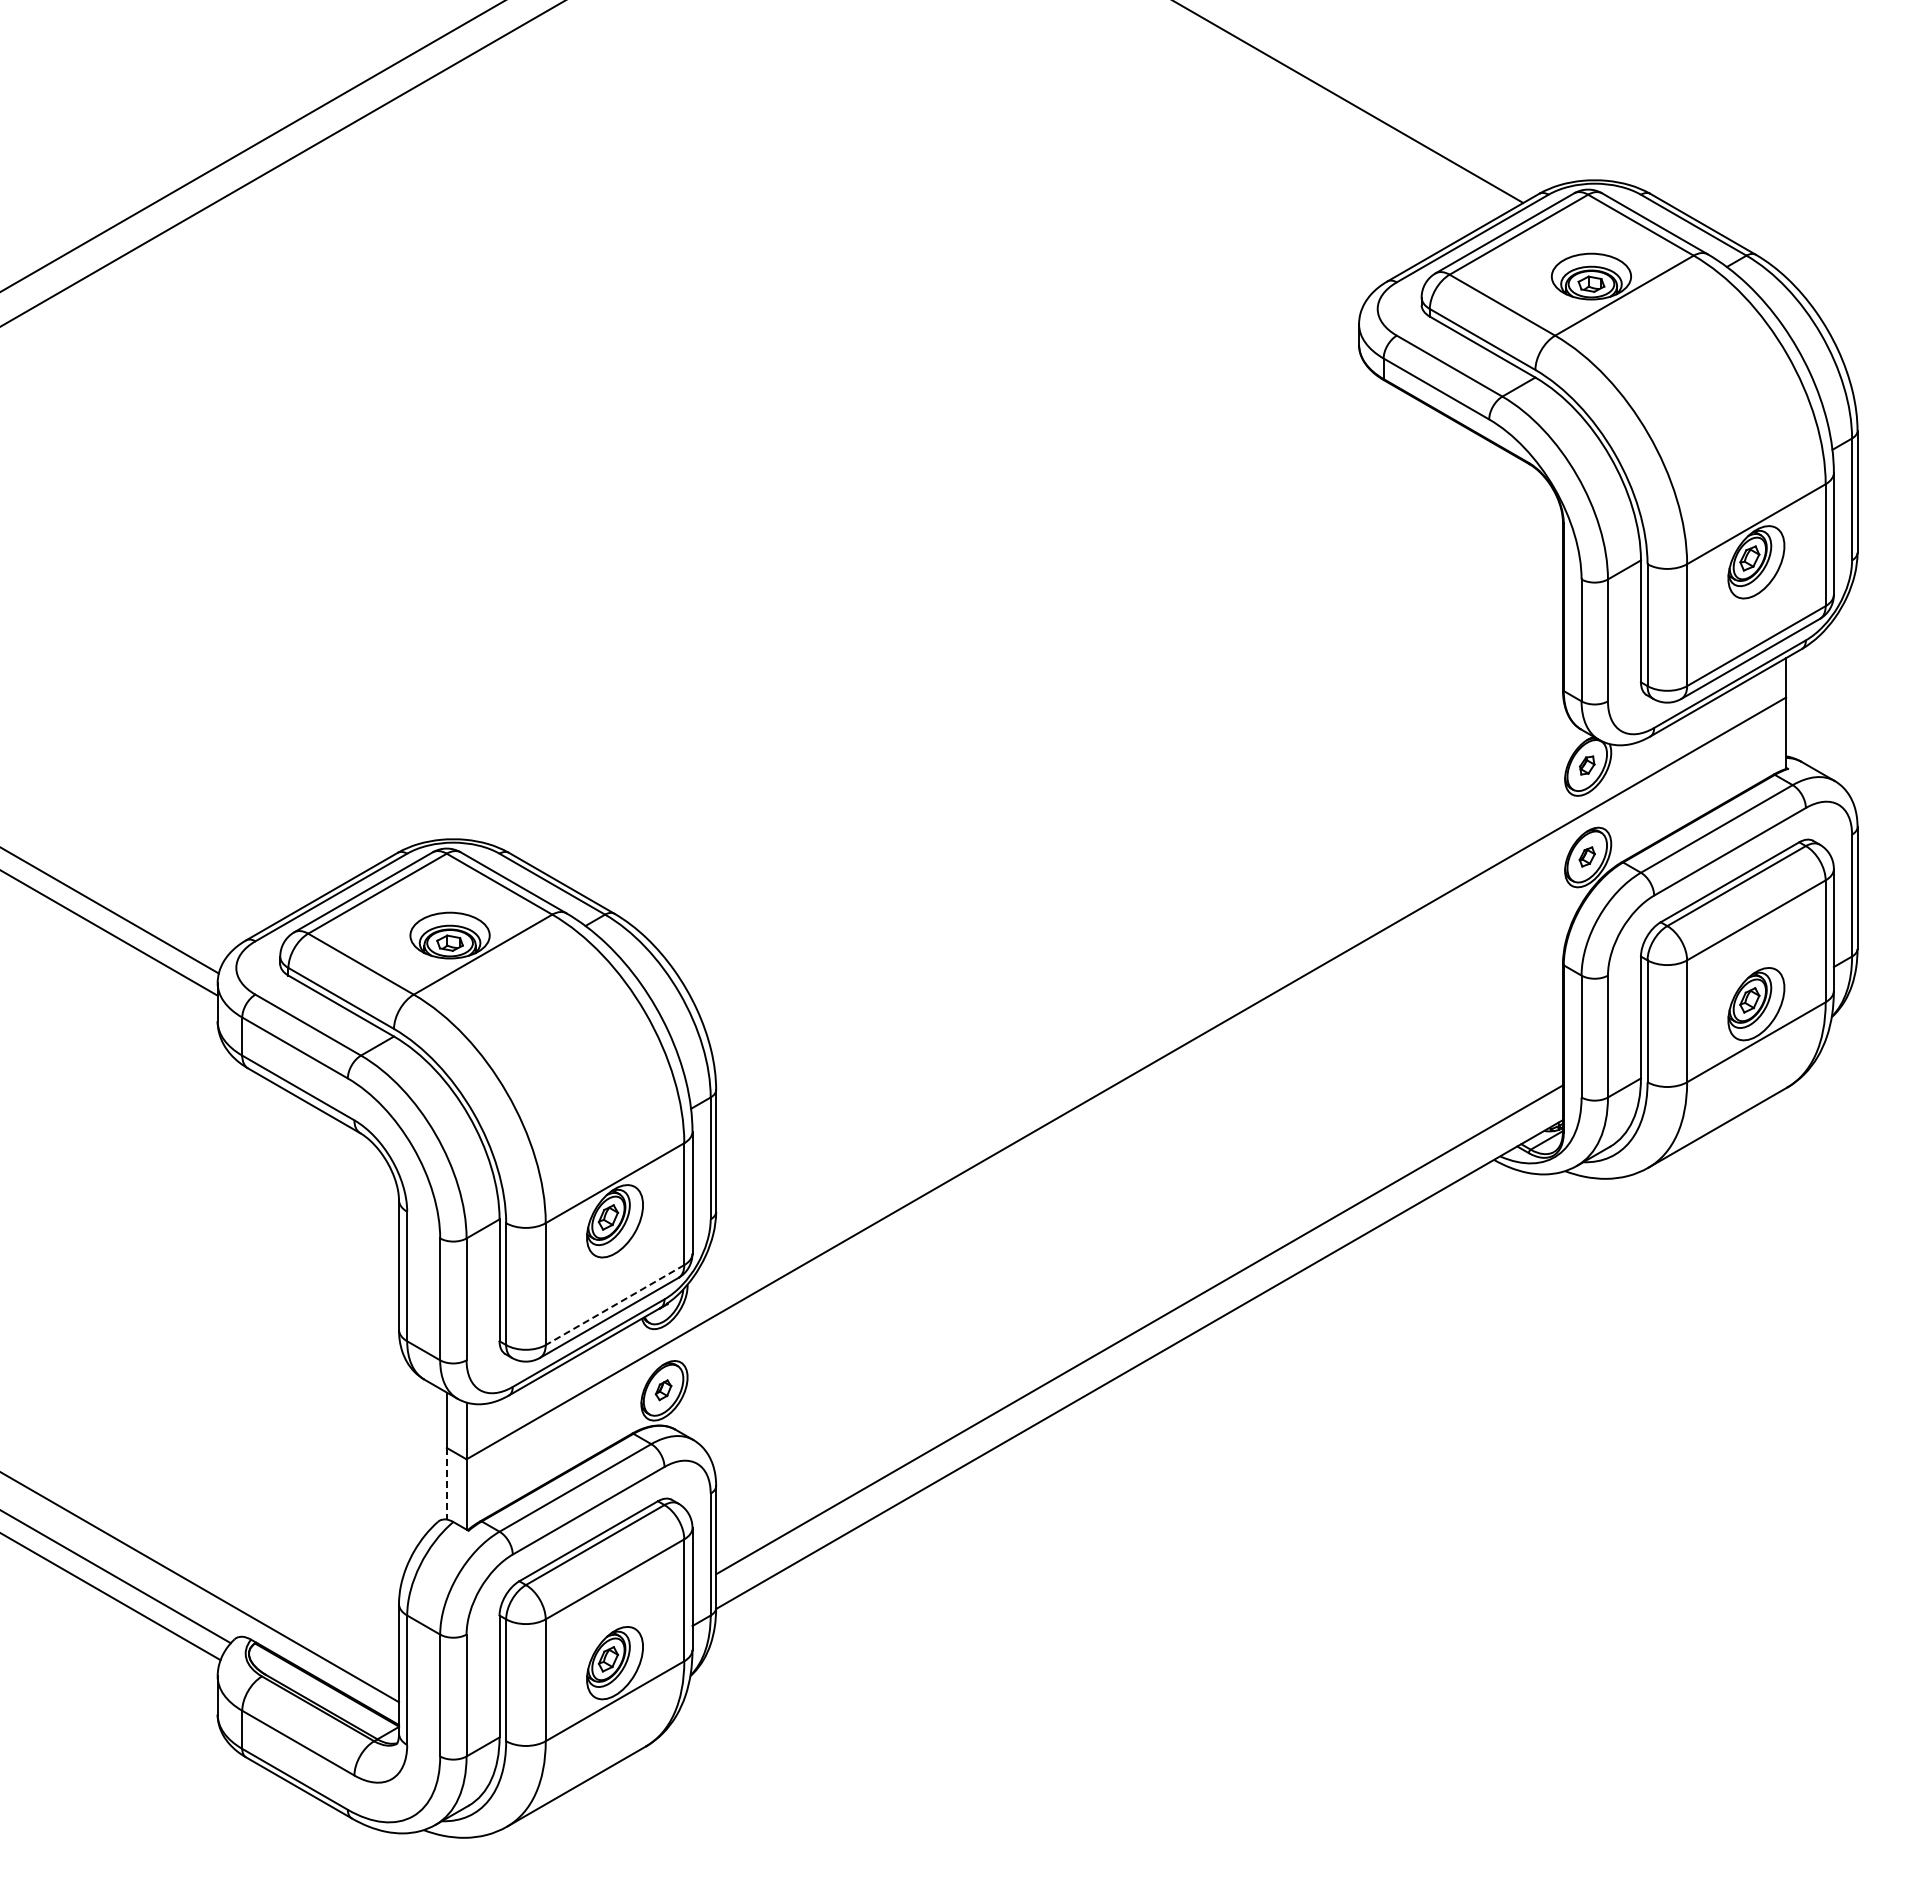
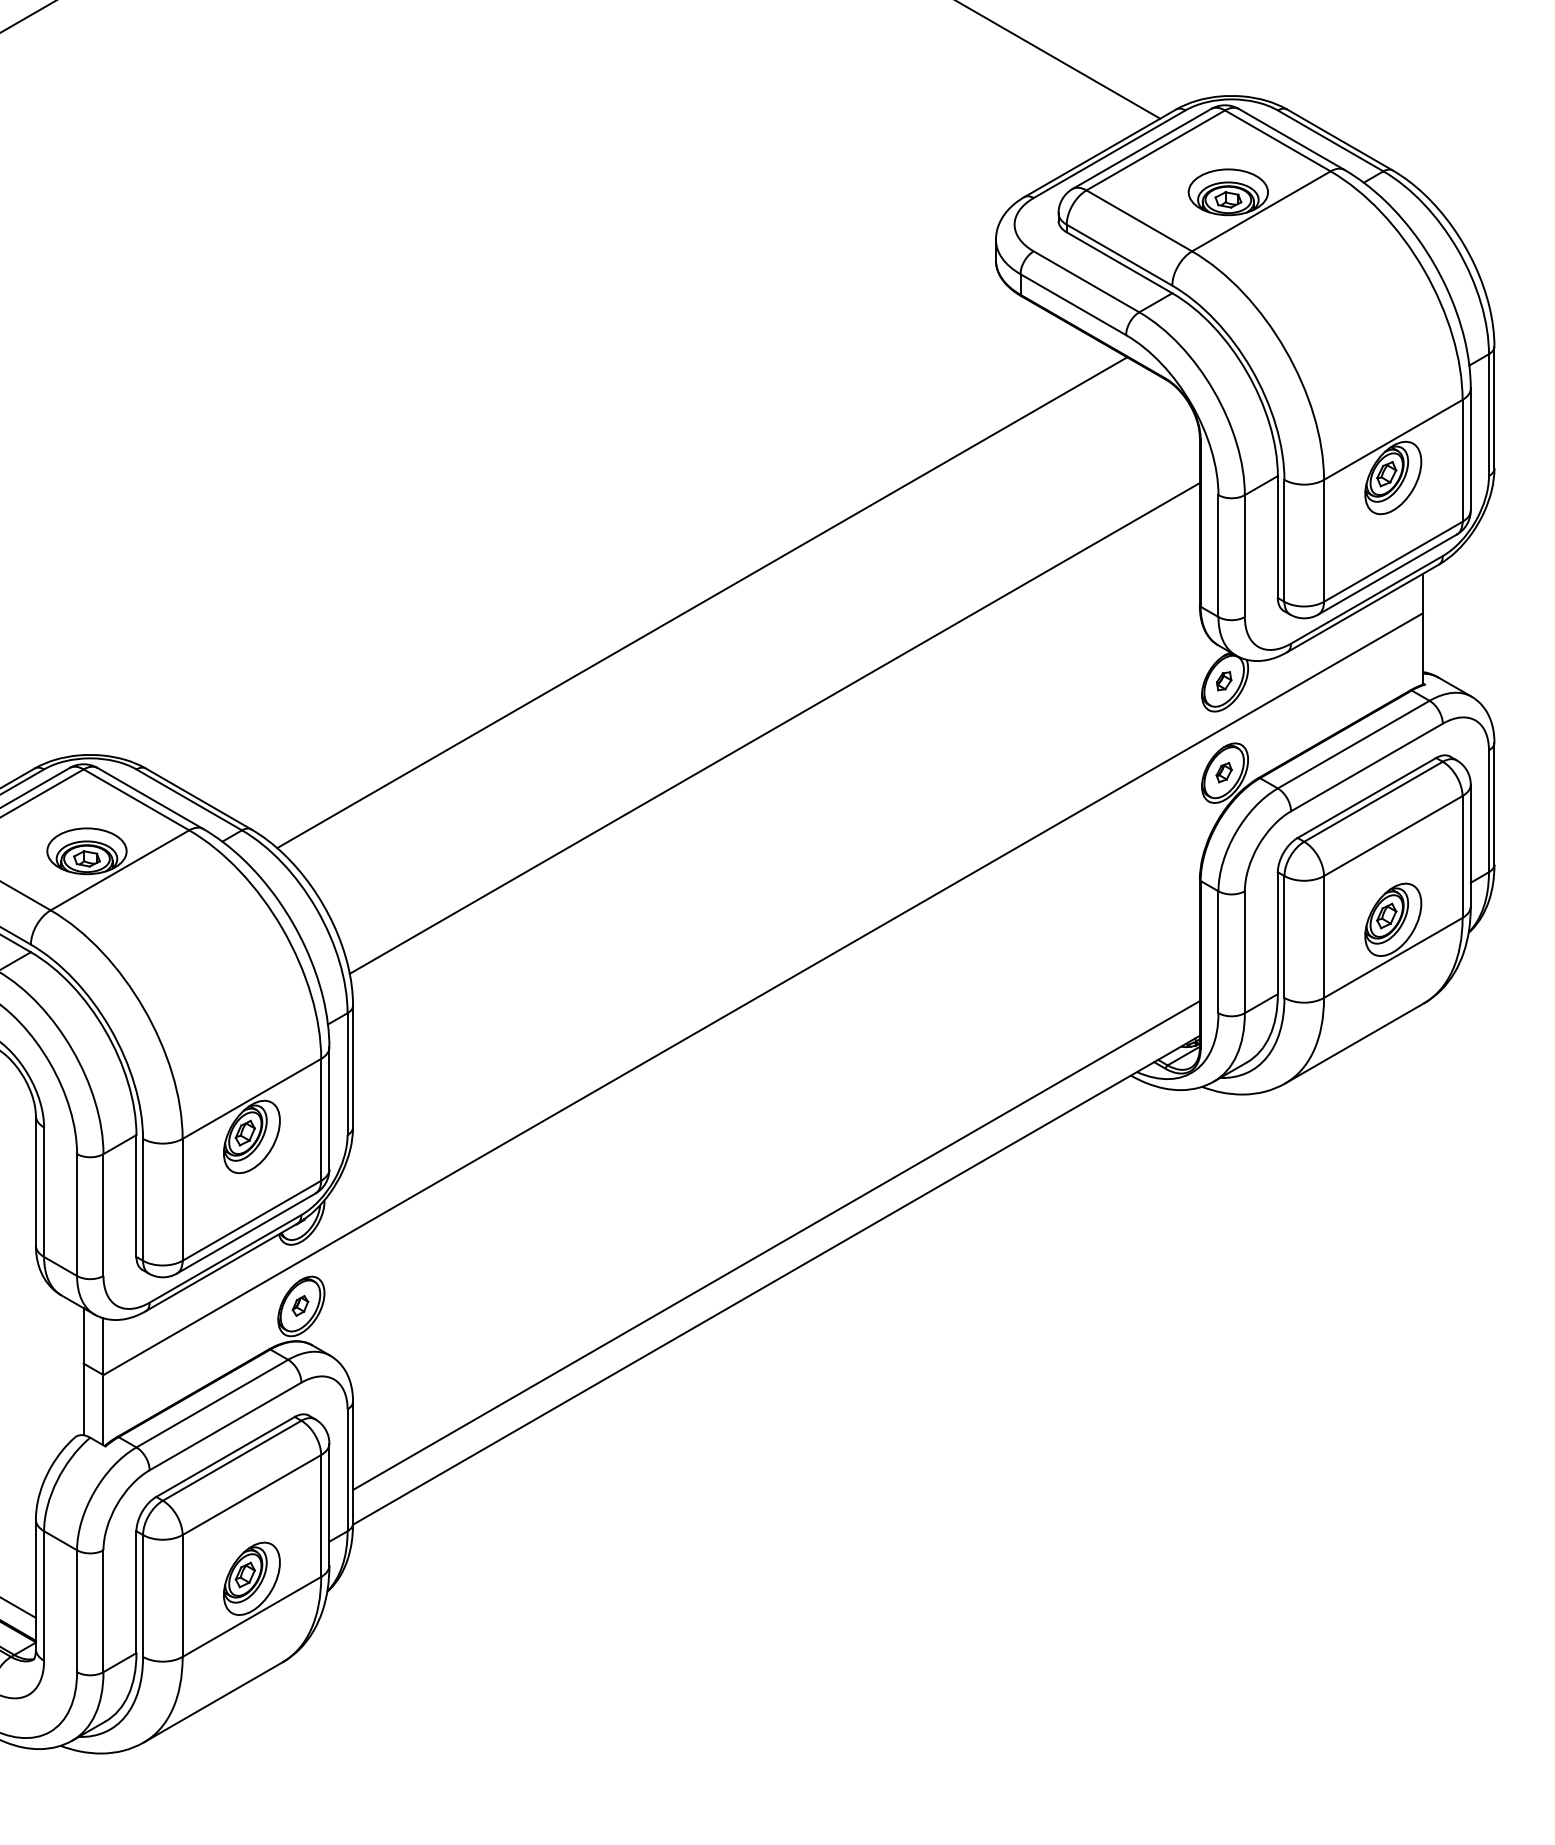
line: (1065, 686) -> (702, 602), added
line: (1137, 812) -> (774, 728), added
line: (615, 1305) -> (252, 1221), dashed -> solid
line: (446, 1483) -> (83, 1399), dashed -> solid

